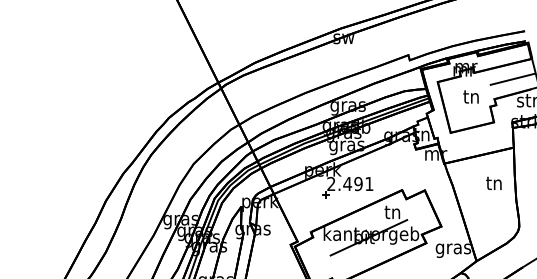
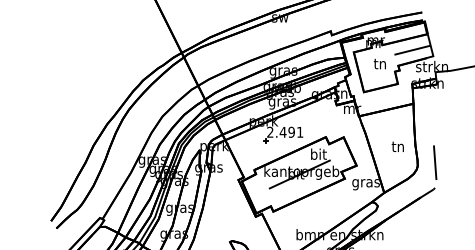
text: (493, 182) -> (397, 146), moved
text: (392, 211) -> (318, 153), tn -> bit

